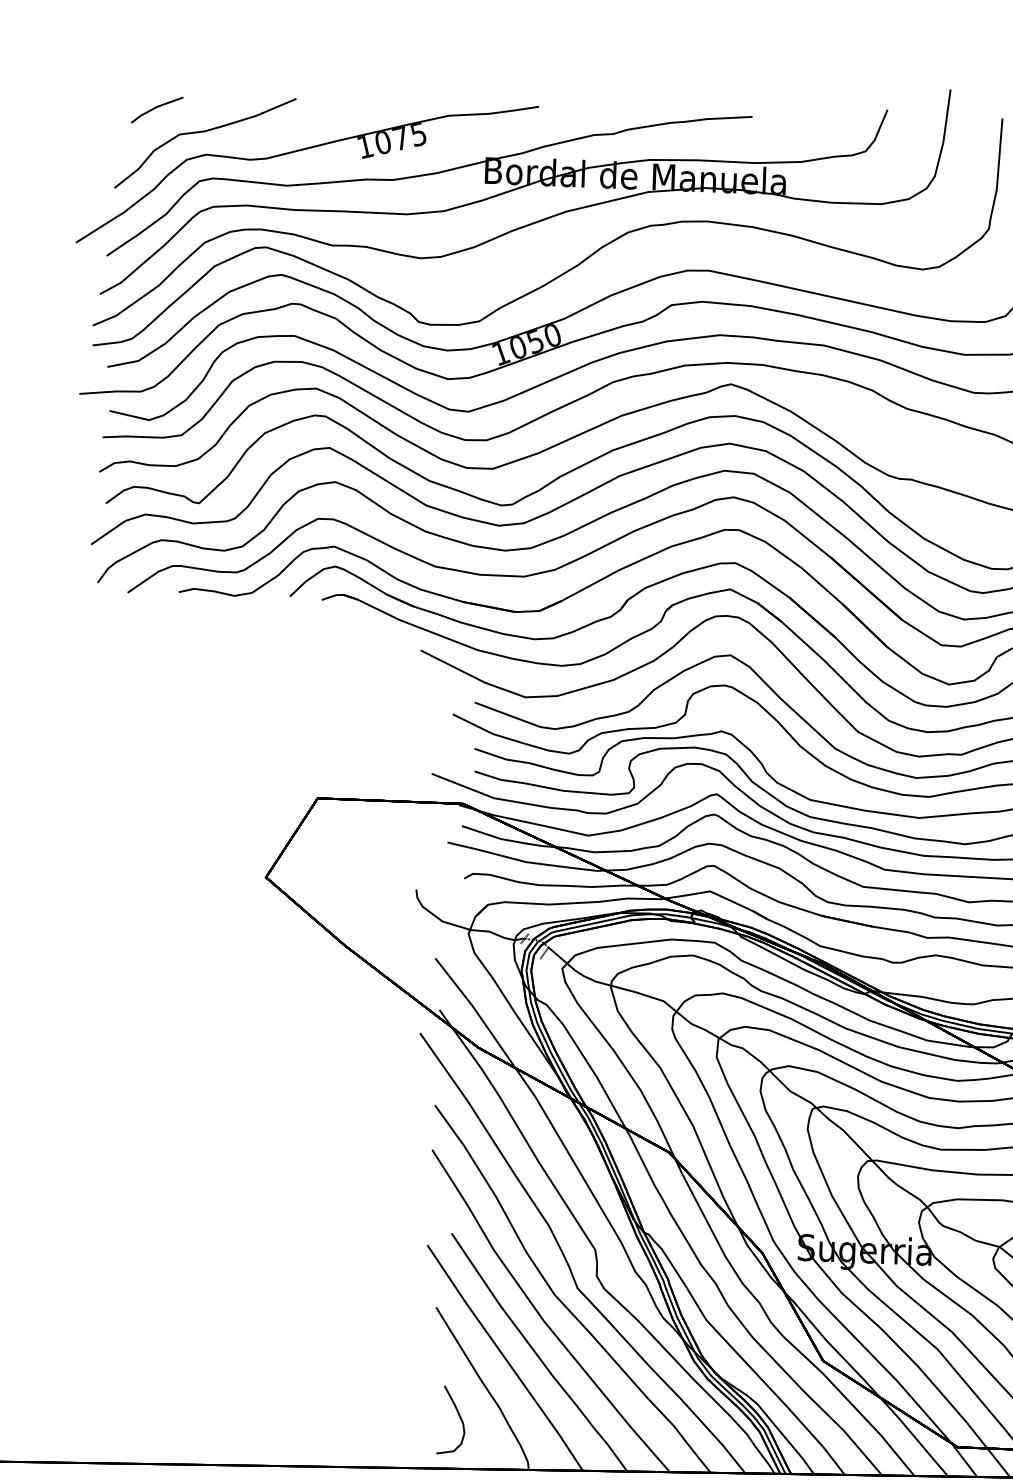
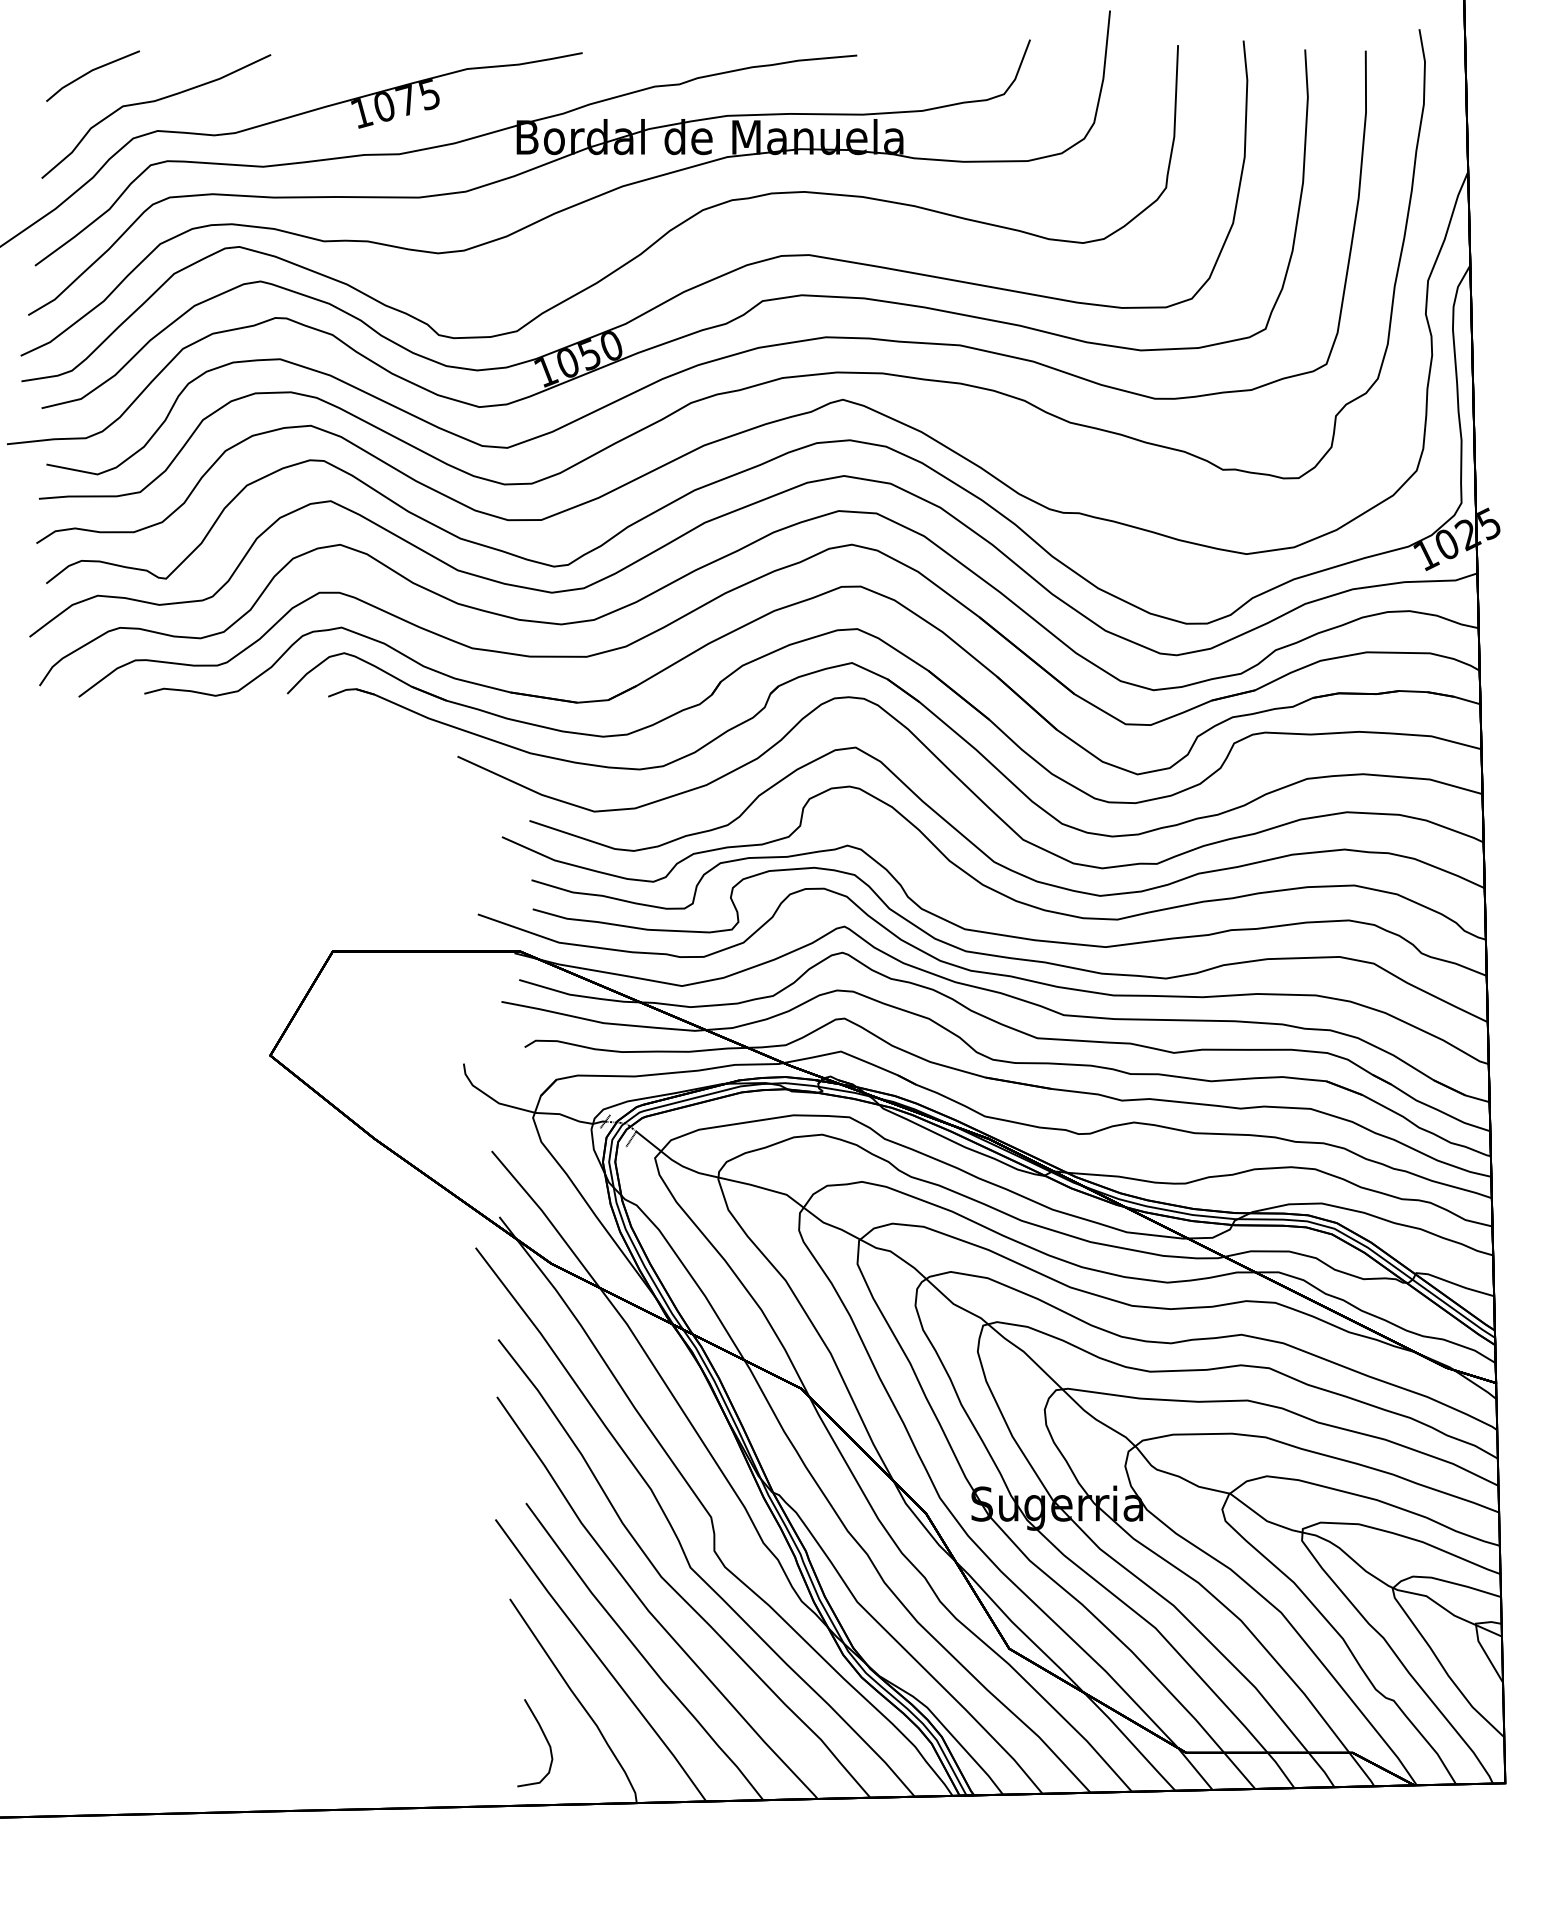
part: (156, 109) -> (92, 75), size x1.43

